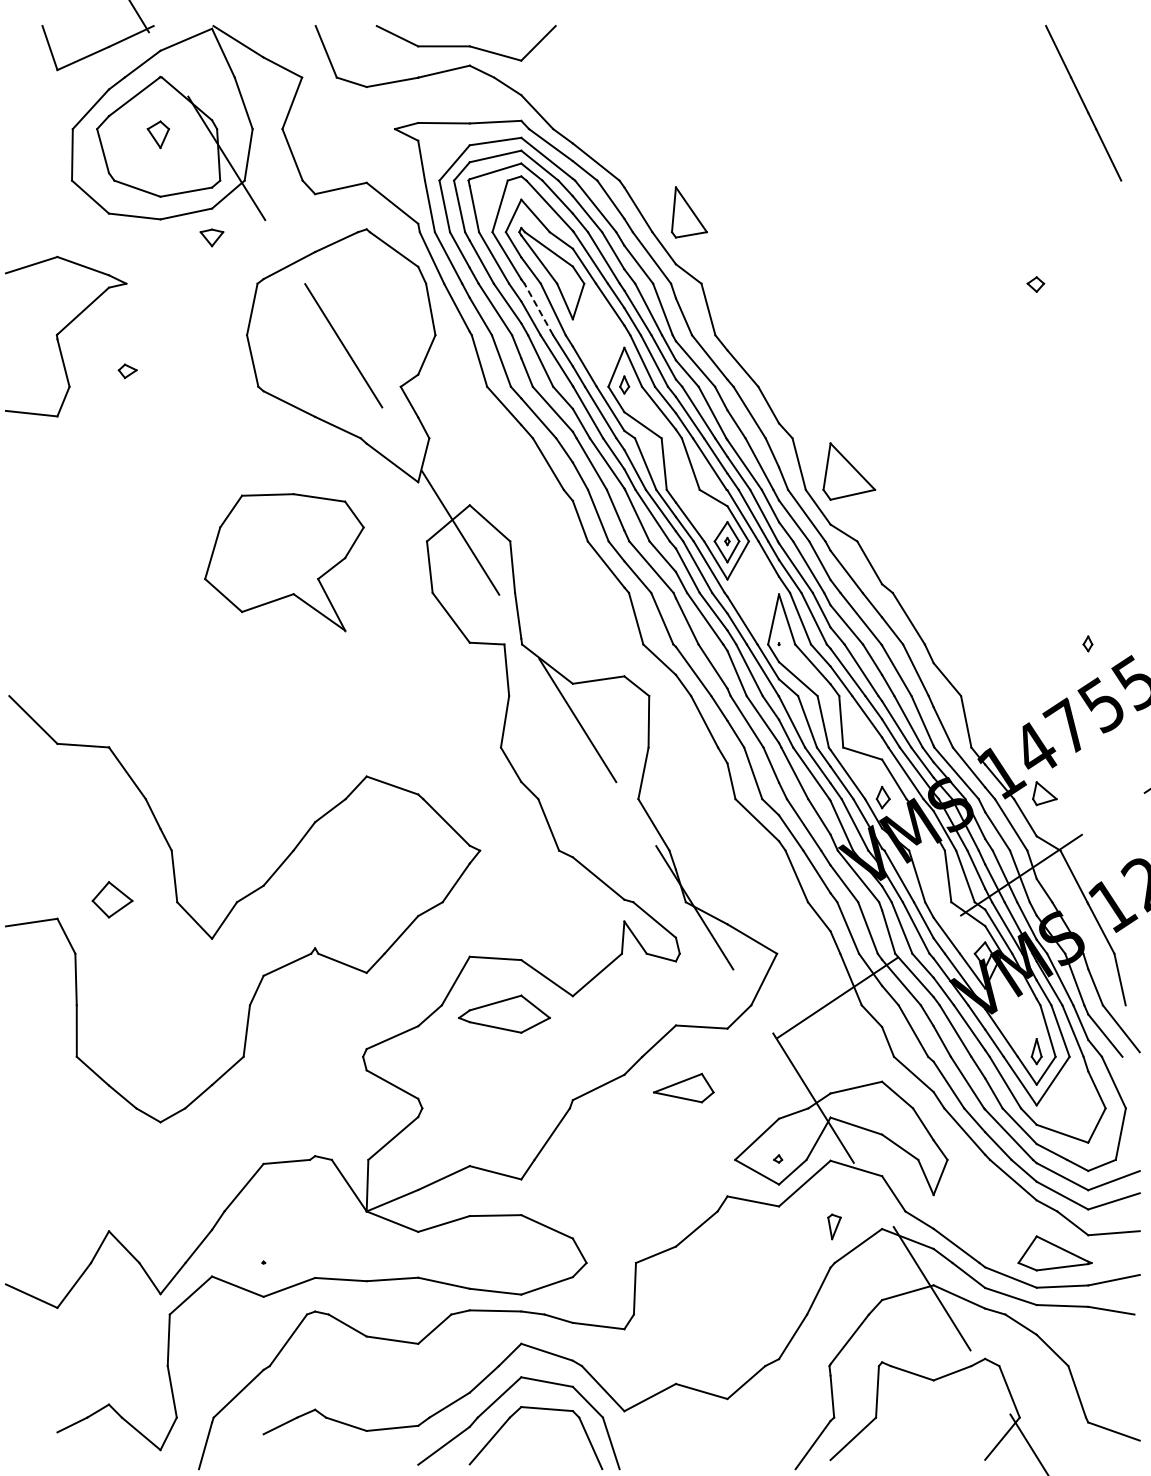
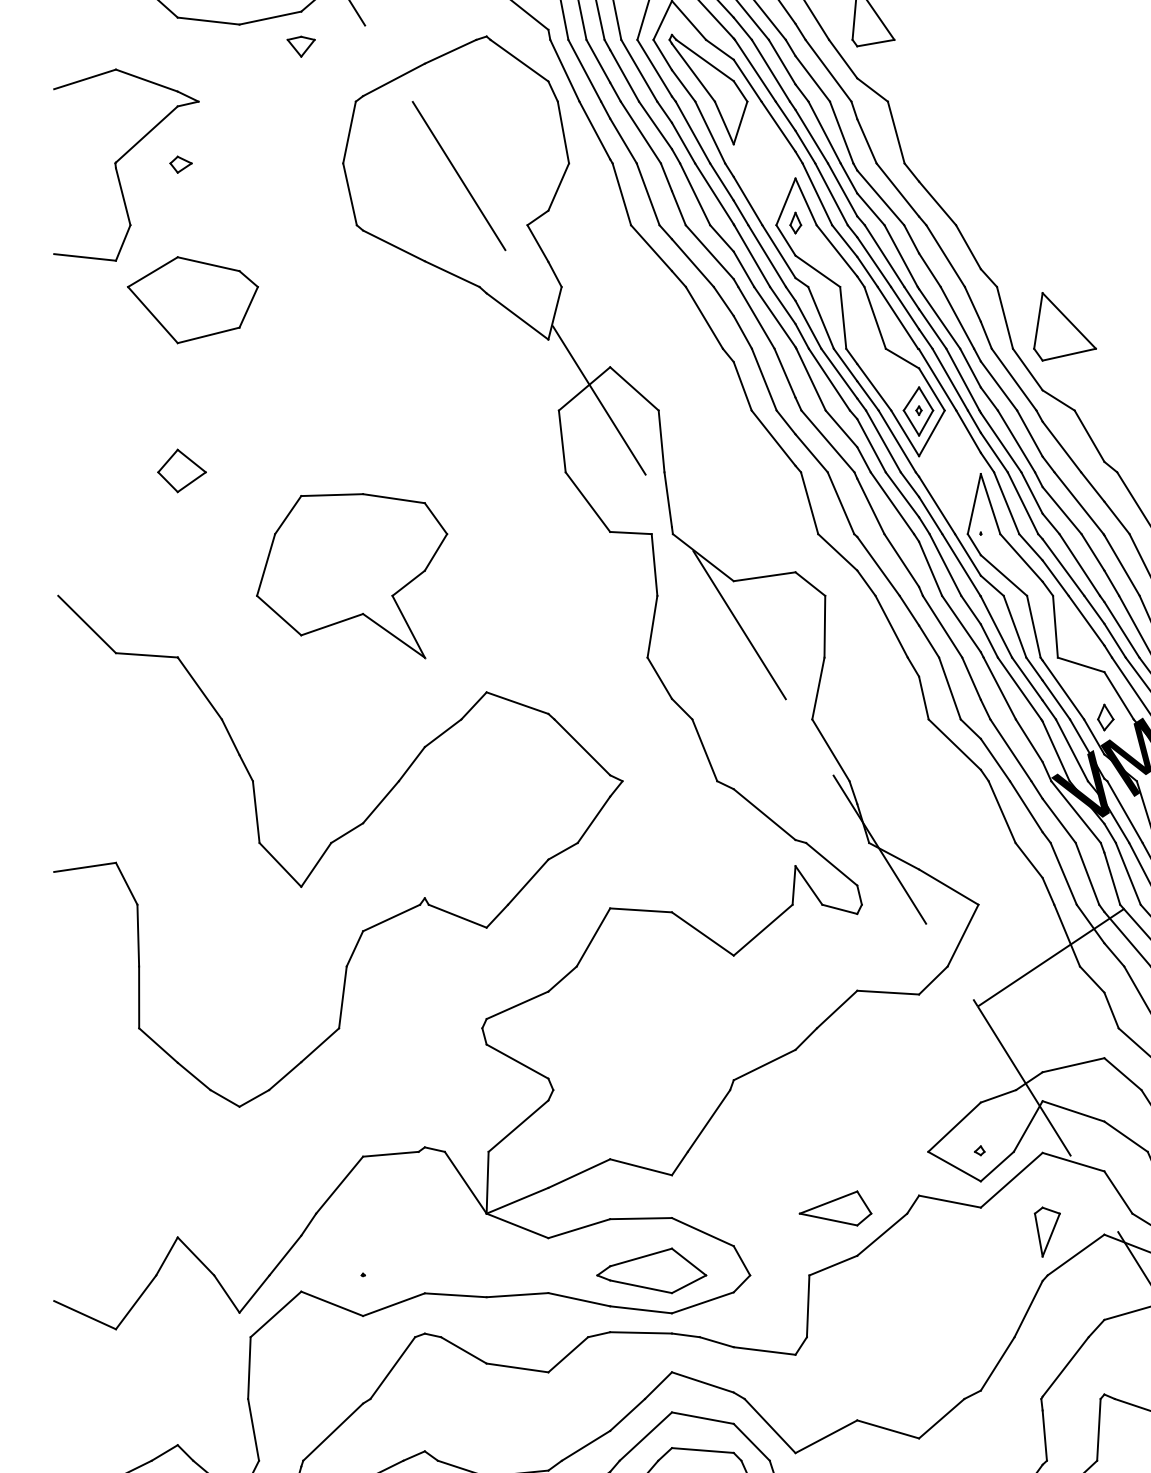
line: (538, 309) -> (692, 132), dashed -> solid
part: (127, 371) -> (180, 164), moved
part: (121, 449) -> (192, 300), added
part: (284, 562) -> (352, 576), moved
part: (112, 899) -> (181, 470), moved
part: (504, 1013) -> (651, 1270), moved
part: (683, 1087) -> (835, 1207), moved
part: (834, 1226) -> (1047, 1231), size x1.67

